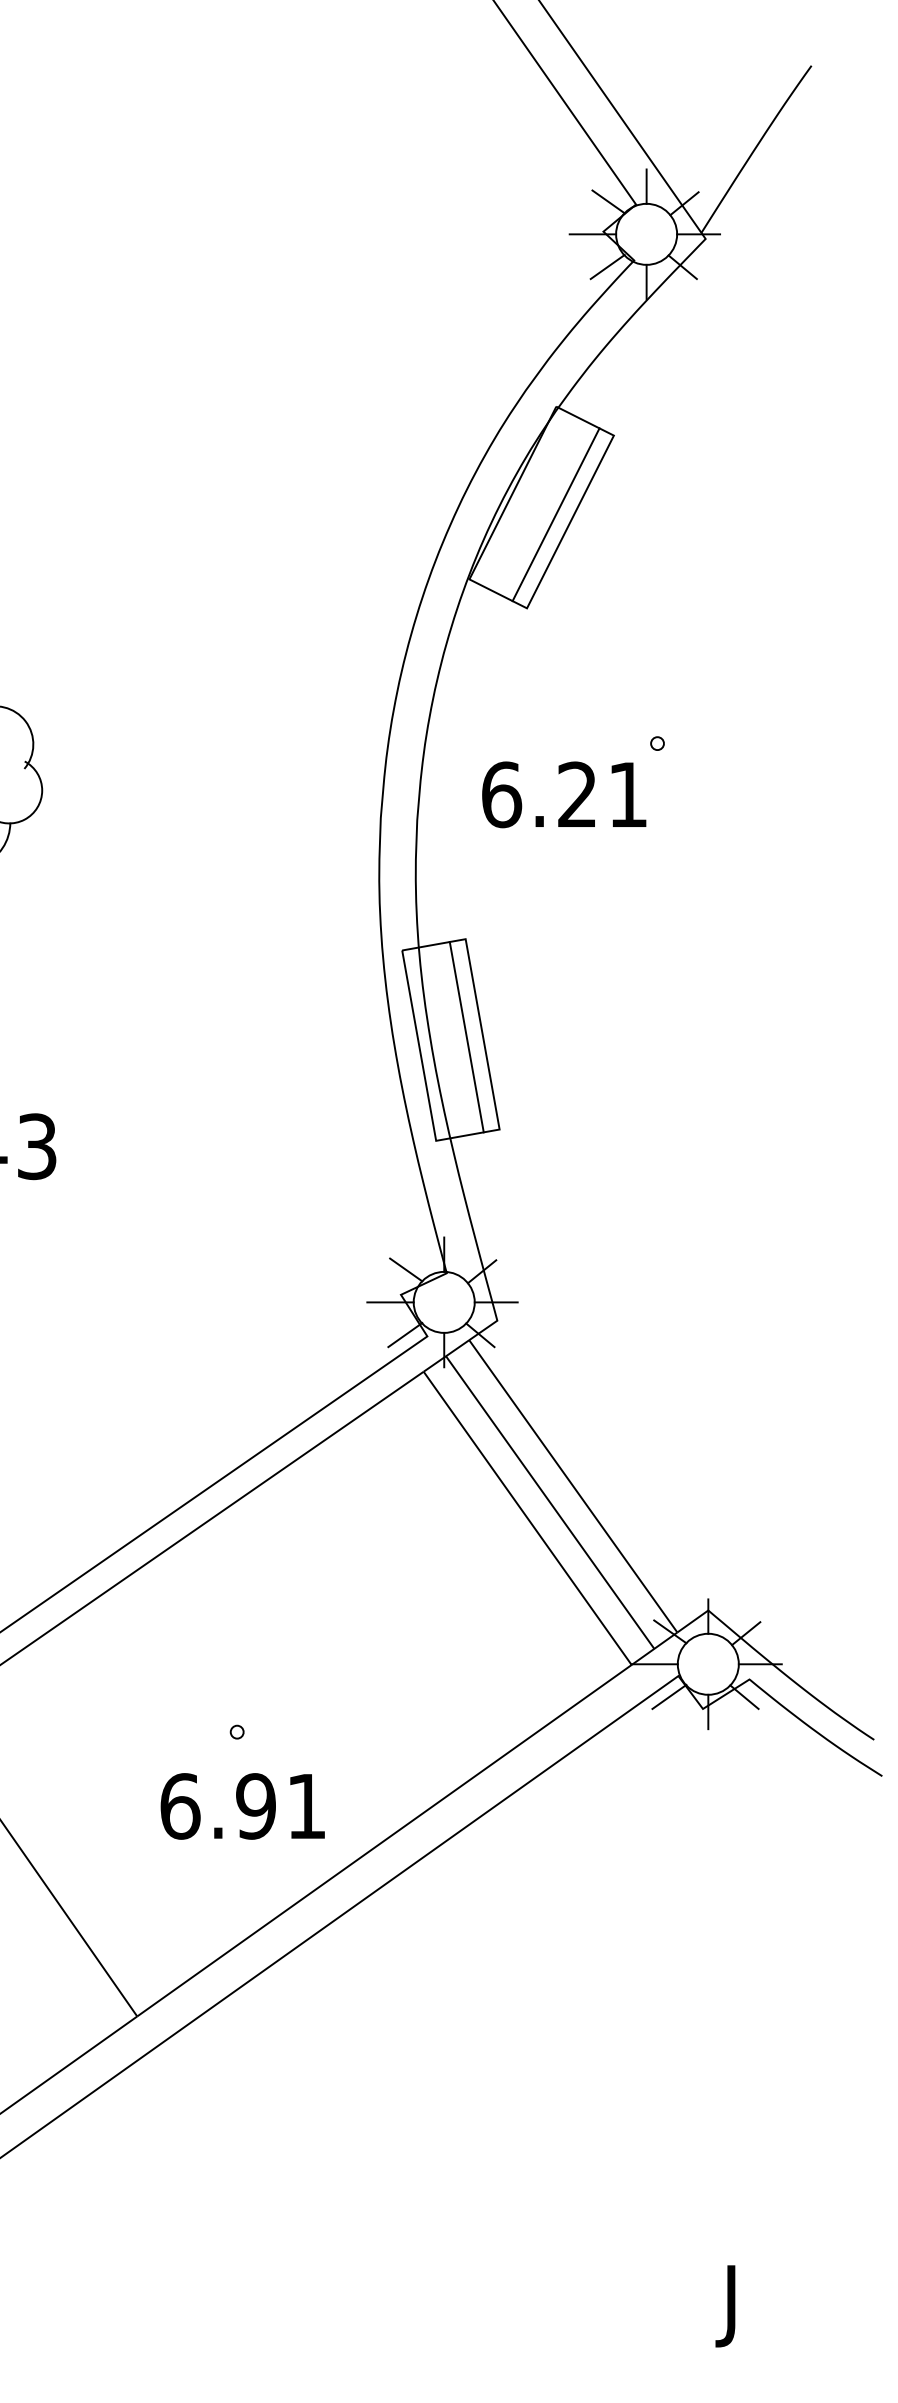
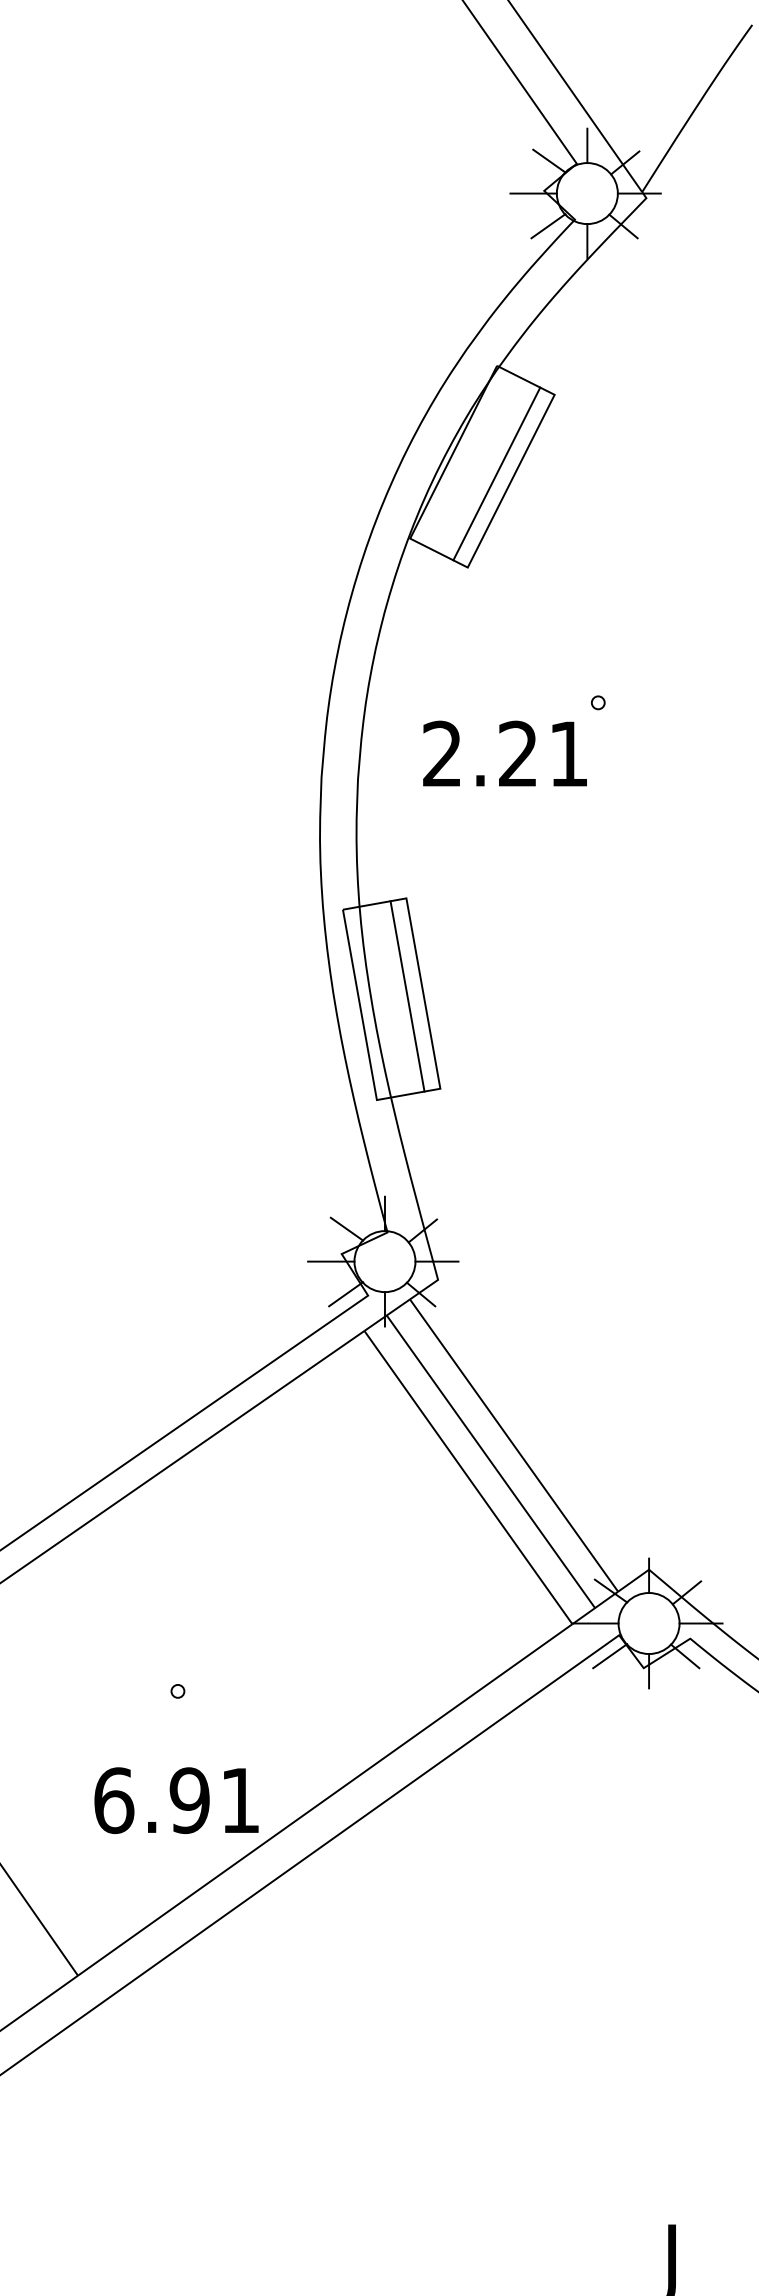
text: (502, 794) -> (443, 753), 6.21 -> 2.21
text: (242, 1806) -> (176, 1800), moved

